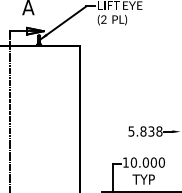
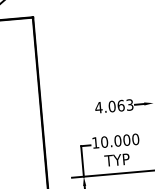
text: (145, 131) -> (114, 106), 5.838 -> 4.063

